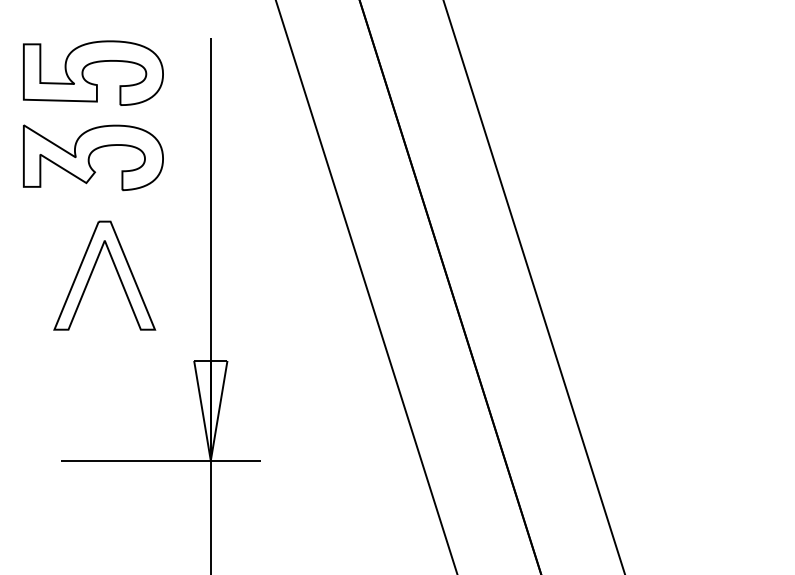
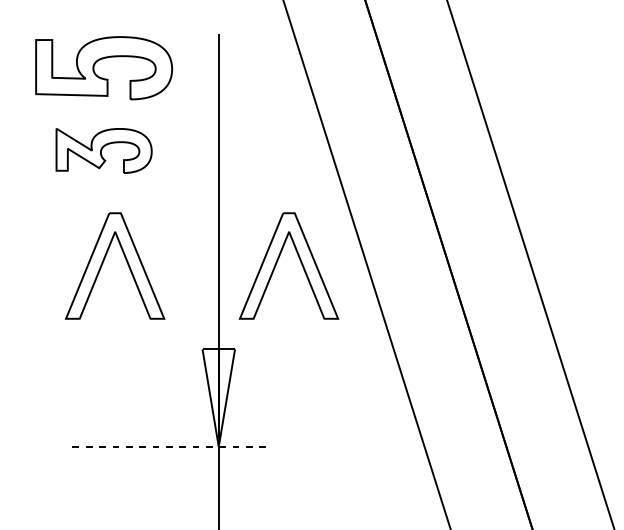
part: (93, 157) -> (104, 150), size x0.7
part: (271, 271) -> (278, 261), added
line: (160, 460) -> (169, 446), solid -> dashed

